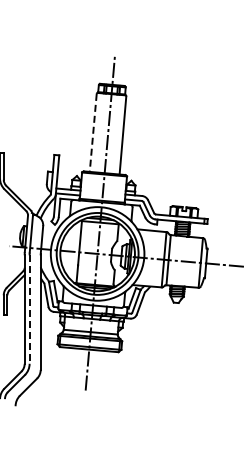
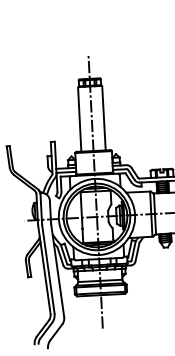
line: (93, 133) -> (79, 120), dashed -> solid
line: (29, 310) -> (48, 270), dashed -> solid

